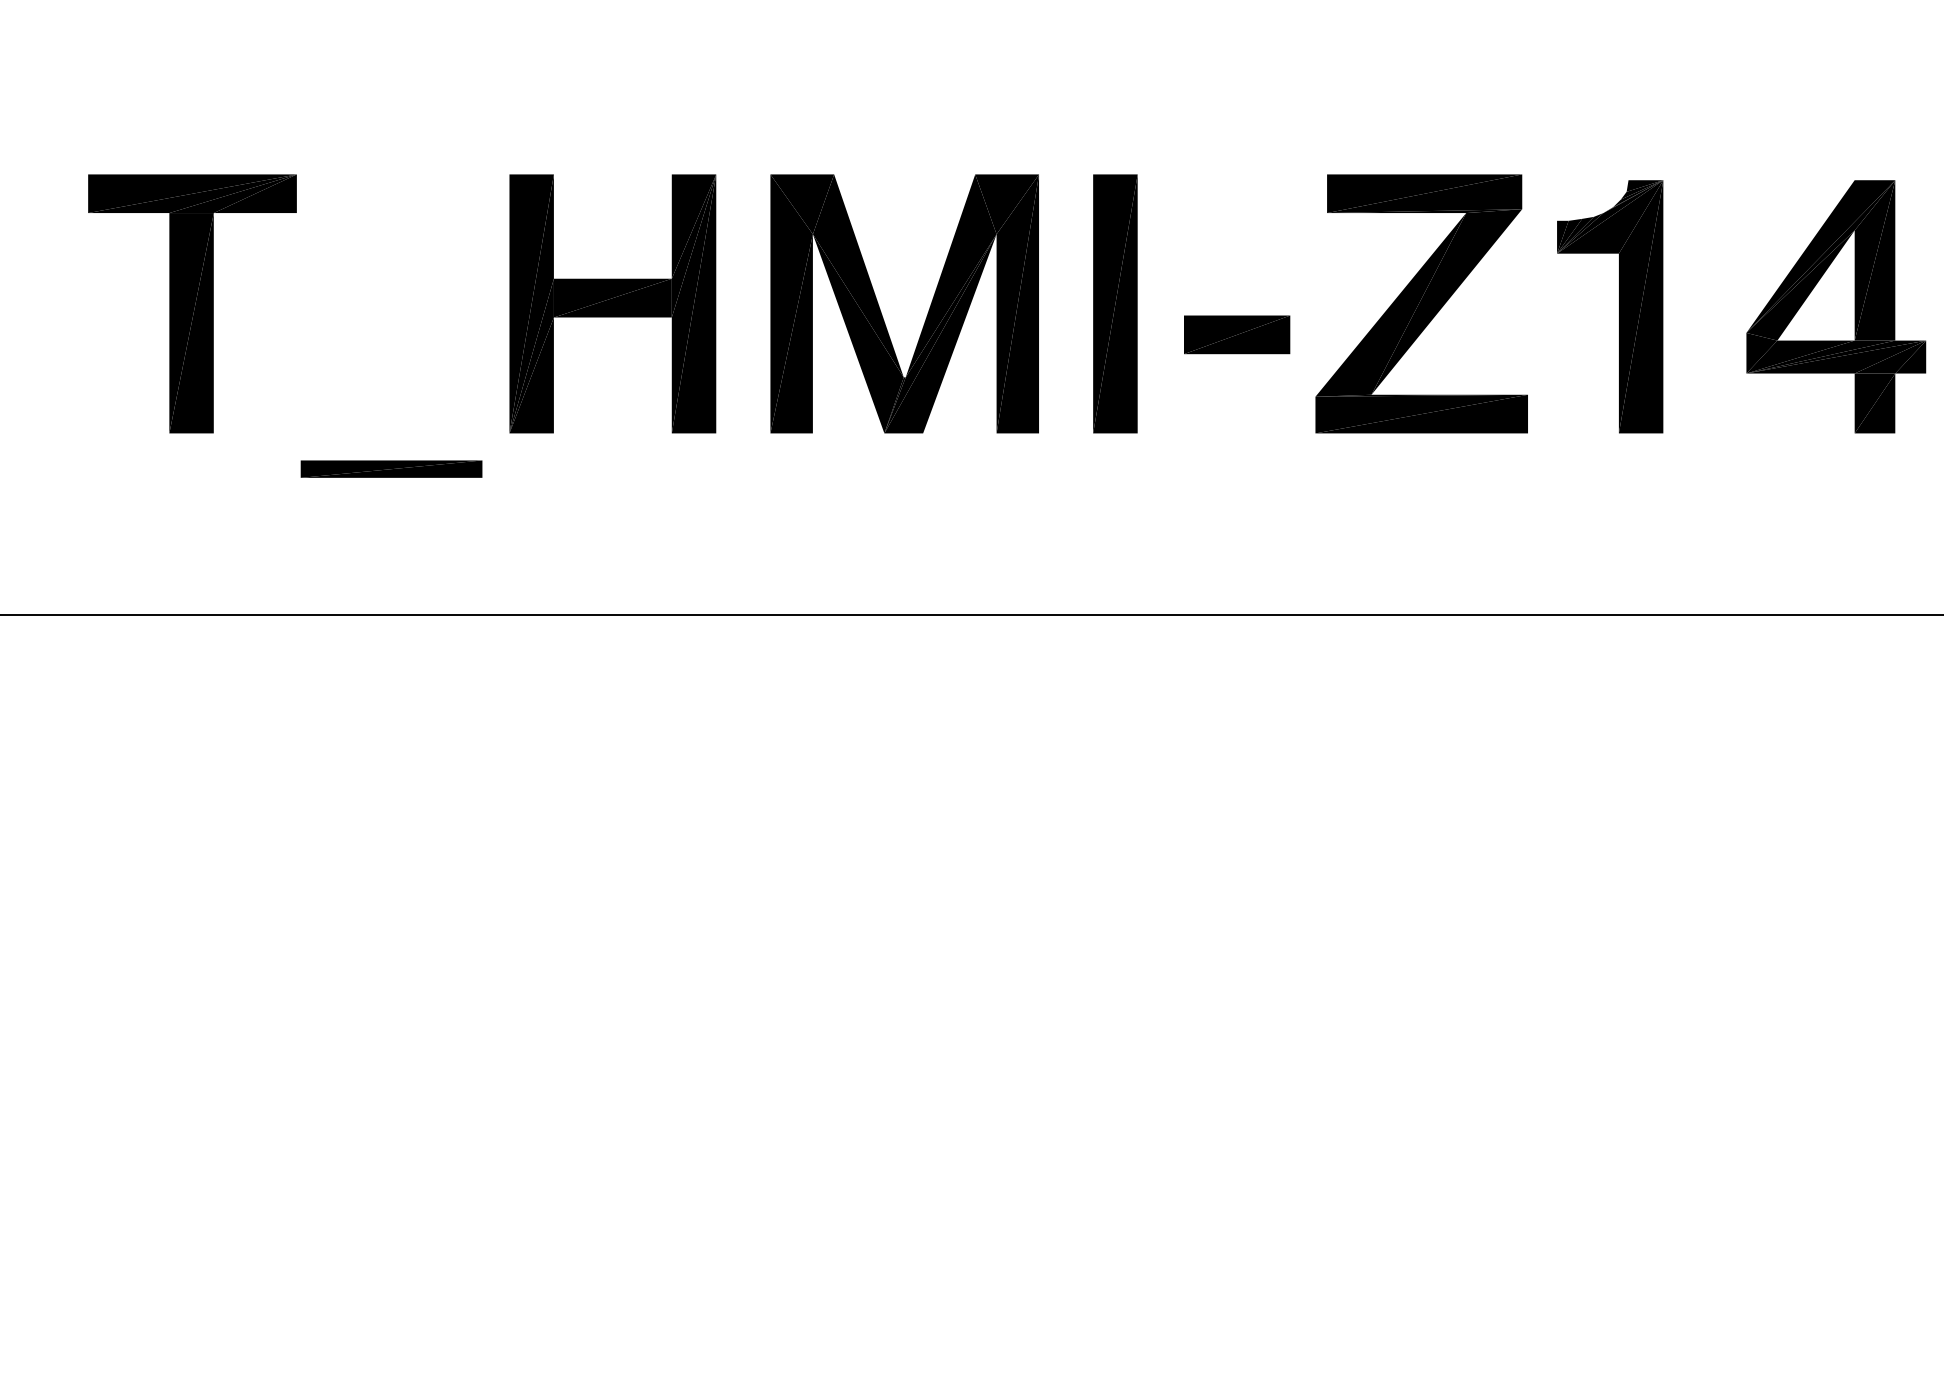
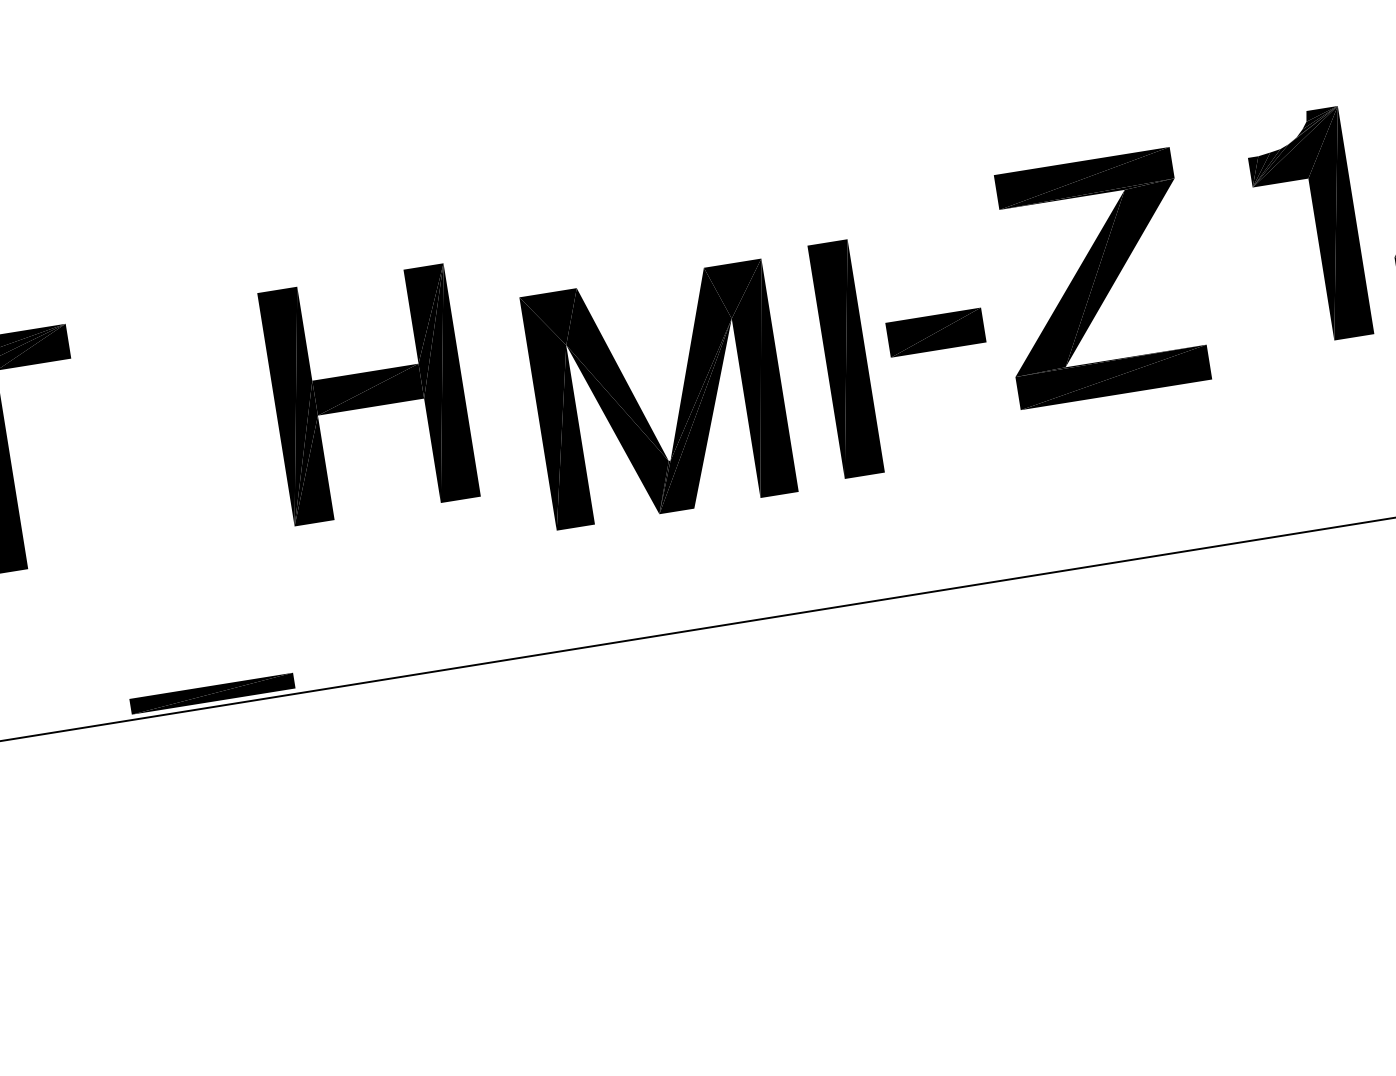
part: (1115, 303) -> (846, 358), moved
part: (1619, 306) -> (1316, 226), moved
part: (881, 311) -> (639, 404), moved
part: (391, 468) -> (212, 693), moved

